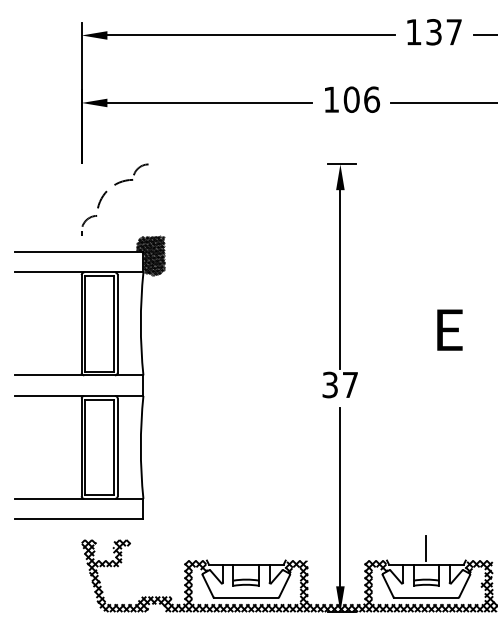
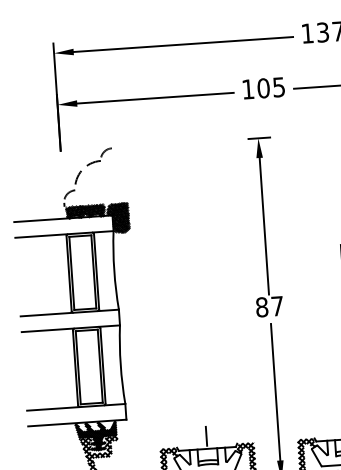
text: (372, 99) -> (279, 87), 106 -> 105
hatch: (107, 243) -> (84, 210), added
text: (330, 384) -> (262, 306), 37 -> 87
hatch: (102, 538) -> (96, 436), added
line: (246, 547) -> (206, 435), added

